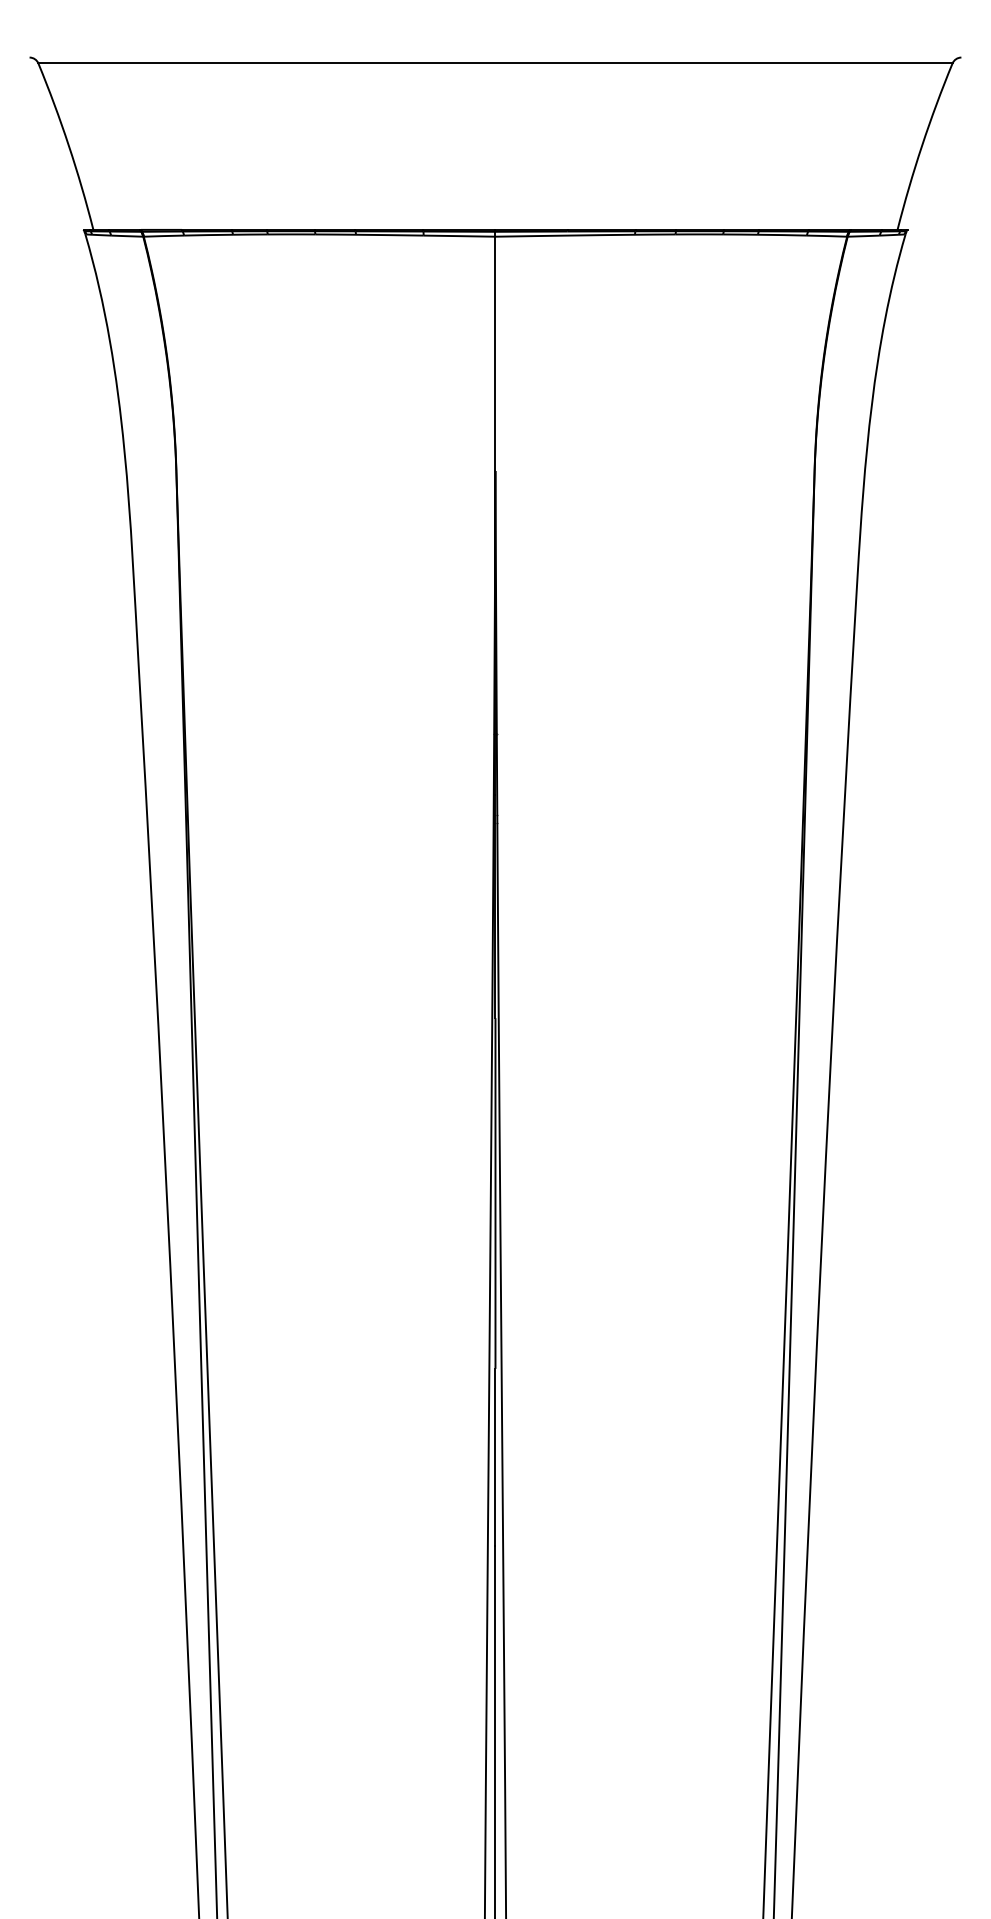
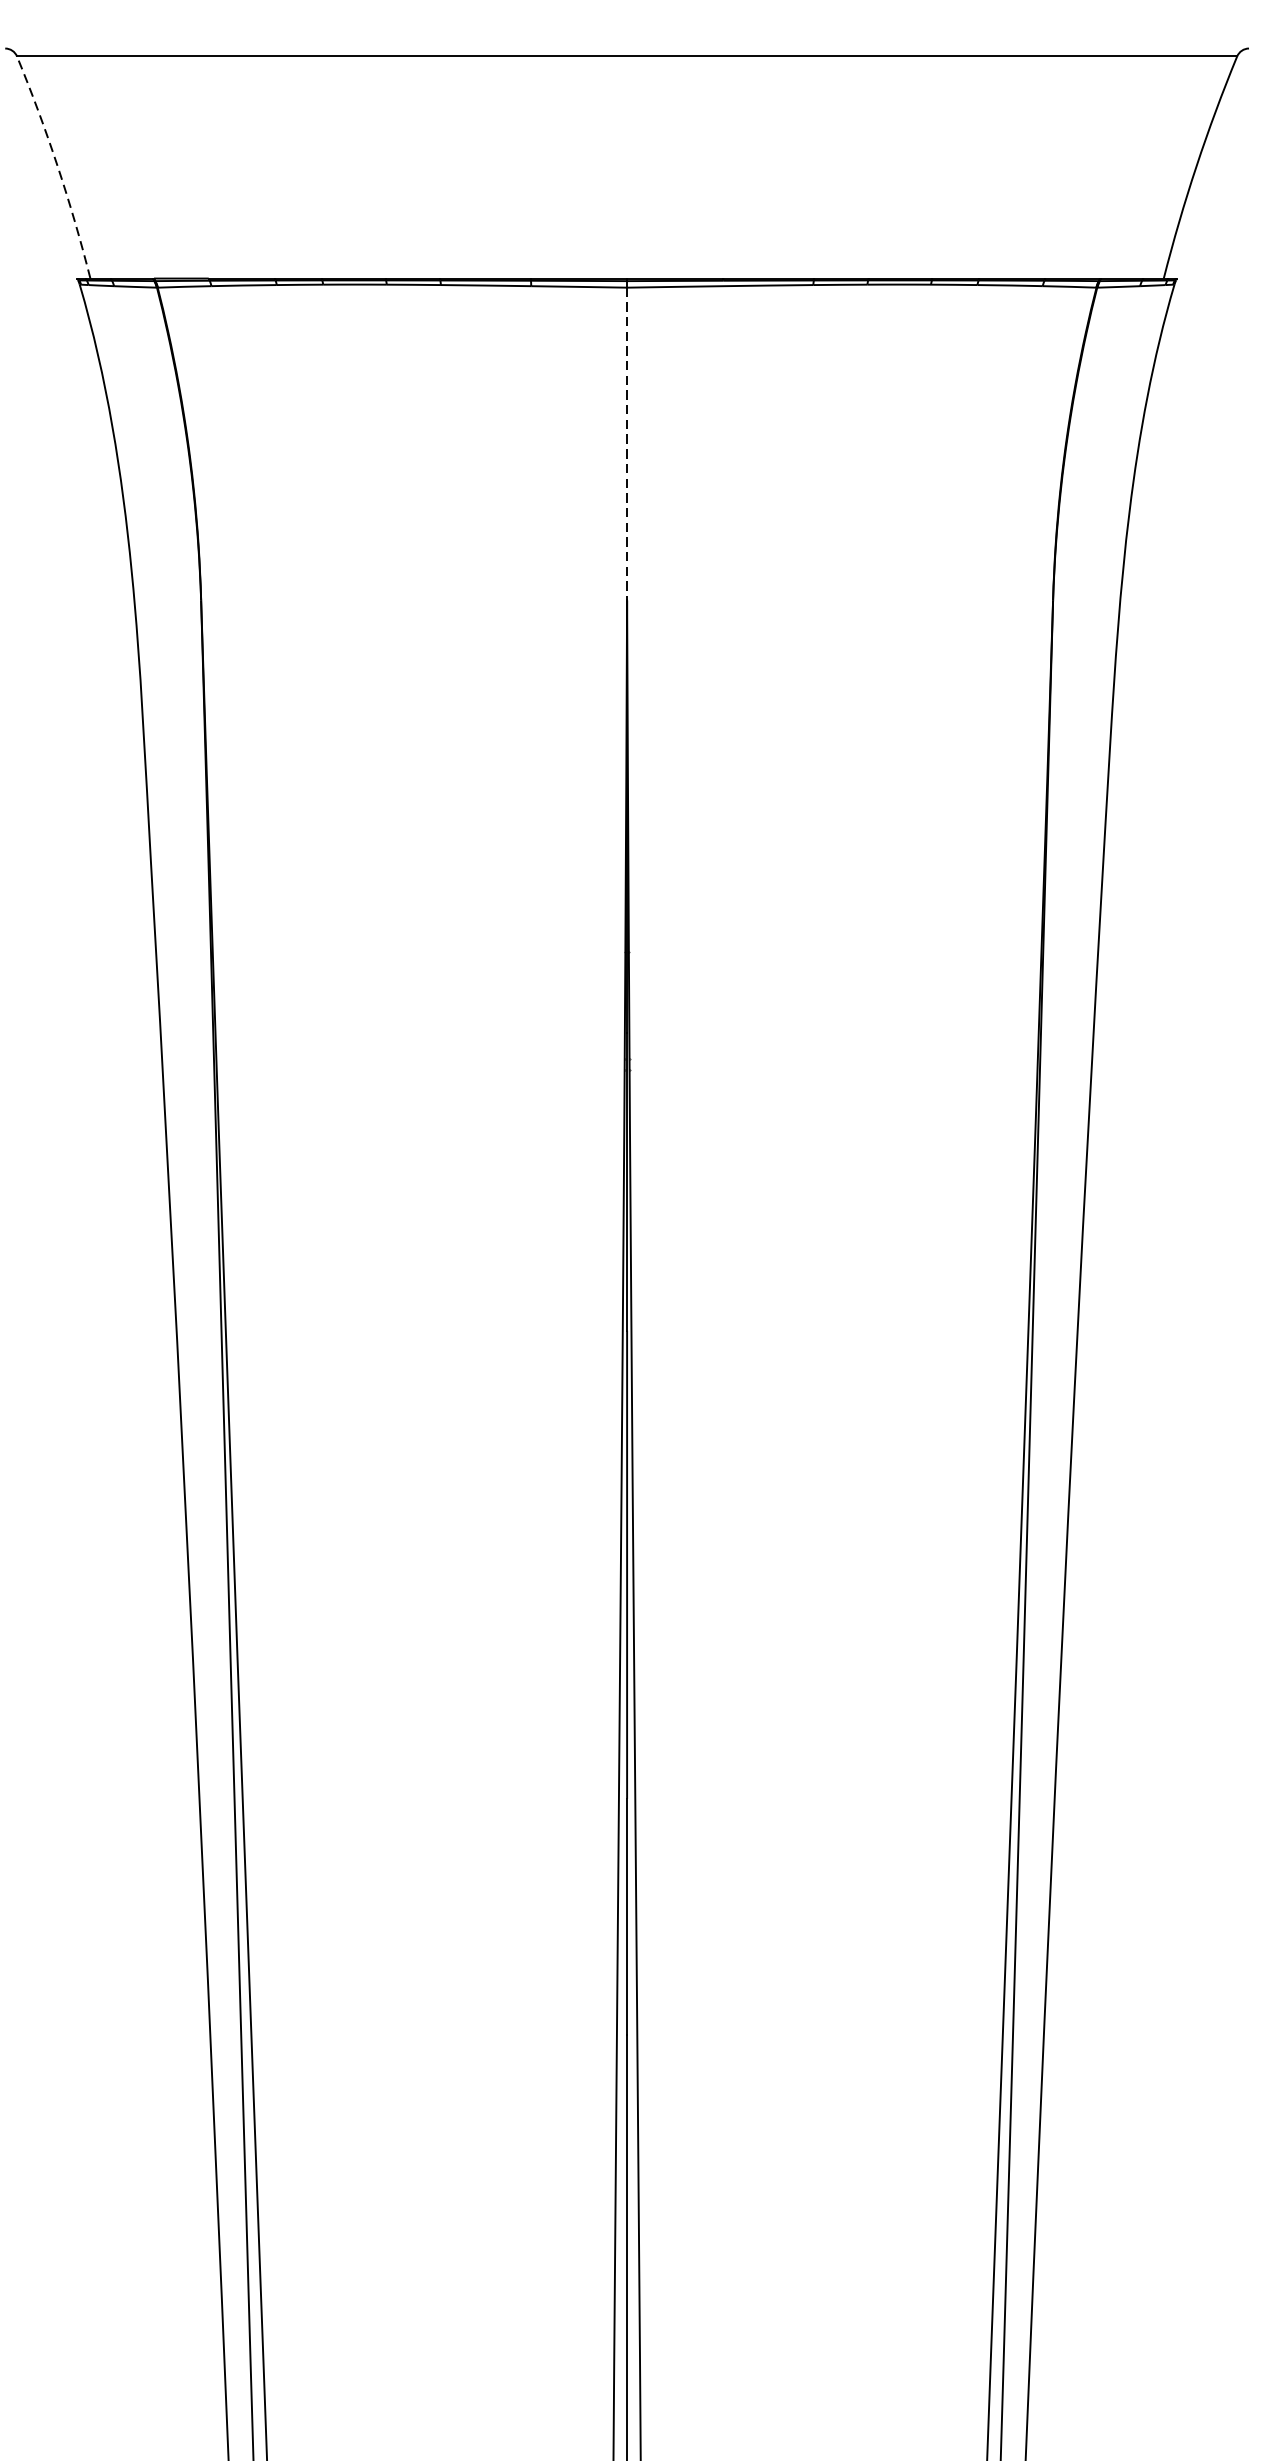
arc: (68, 145) -> (57, 165), solid -> dashed
line: (495, 354) -> (627, 444), solid -> dashed

